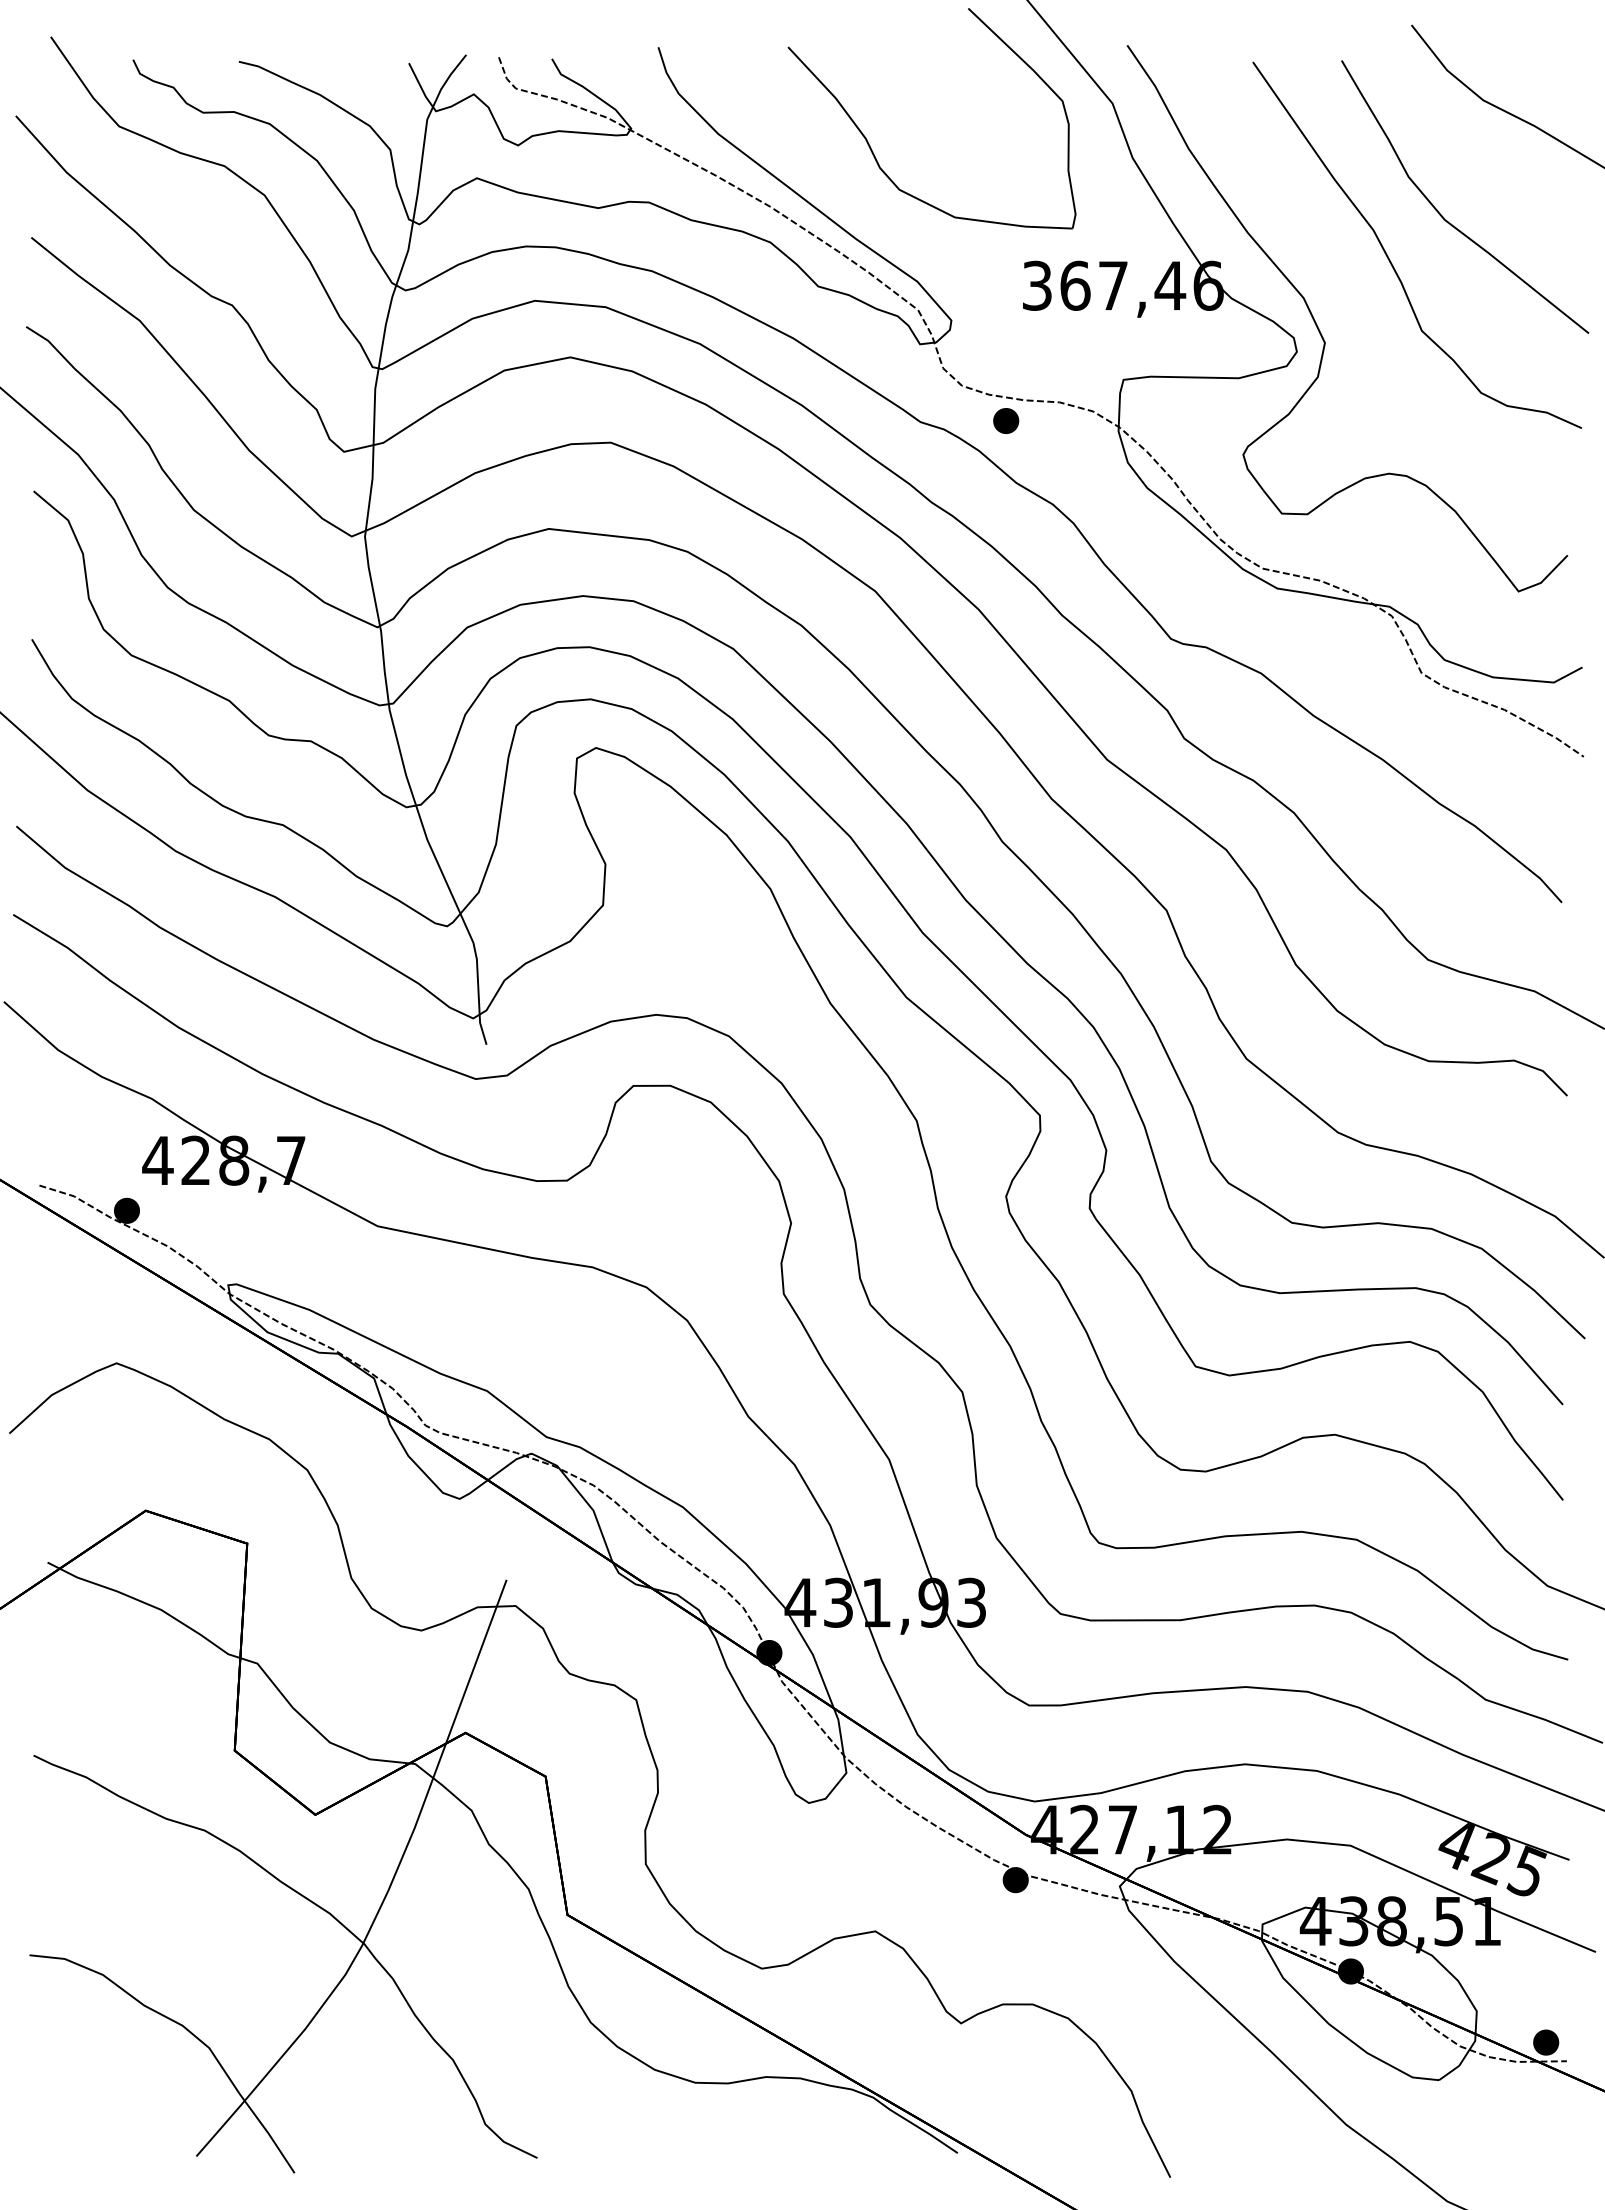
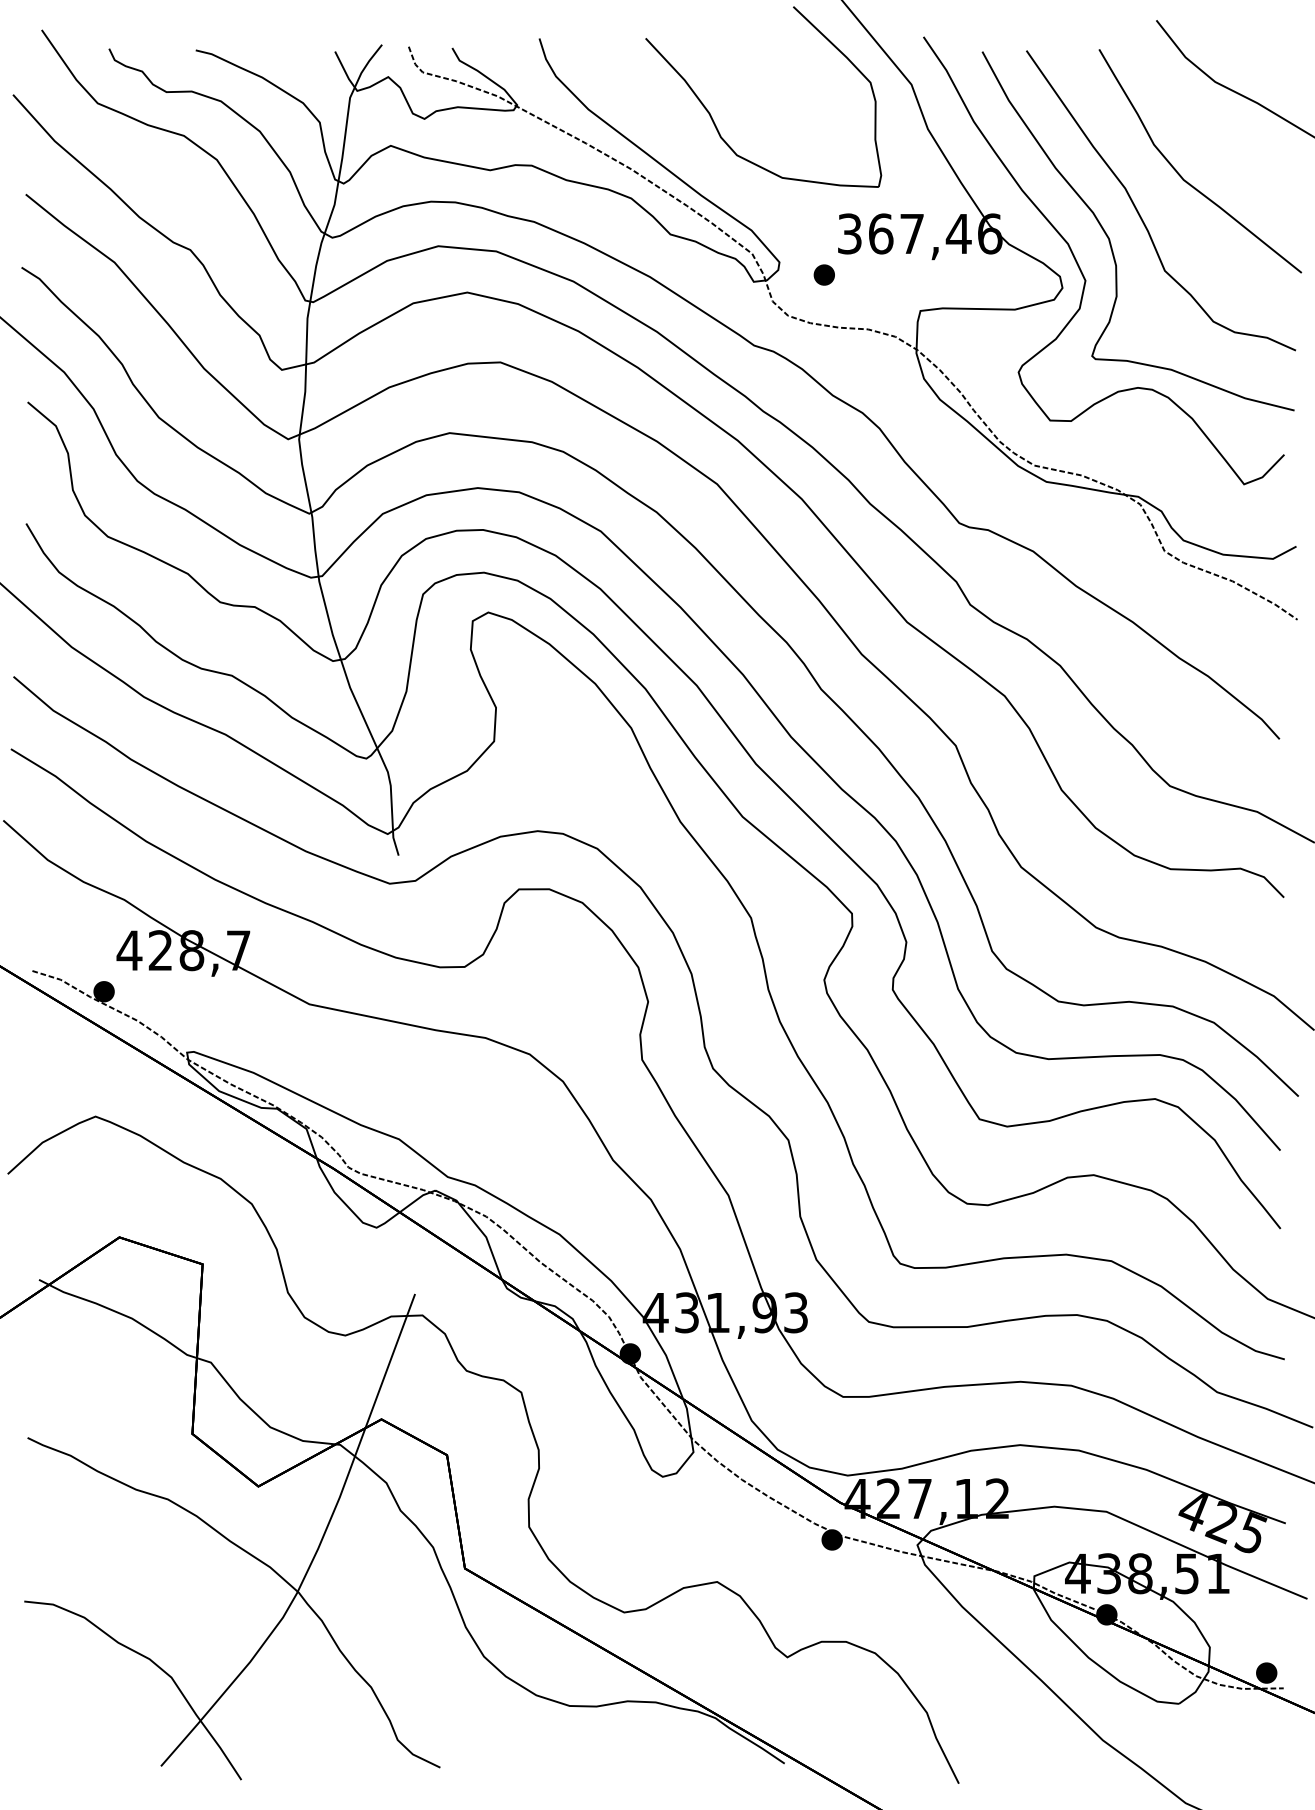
part: (1355, 294) -> (1110, 241), added
part: (1006, 420) -> (824, 274), moved

